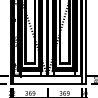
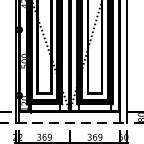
line: (48, 83) -> (71, 122), solid -> dashed

